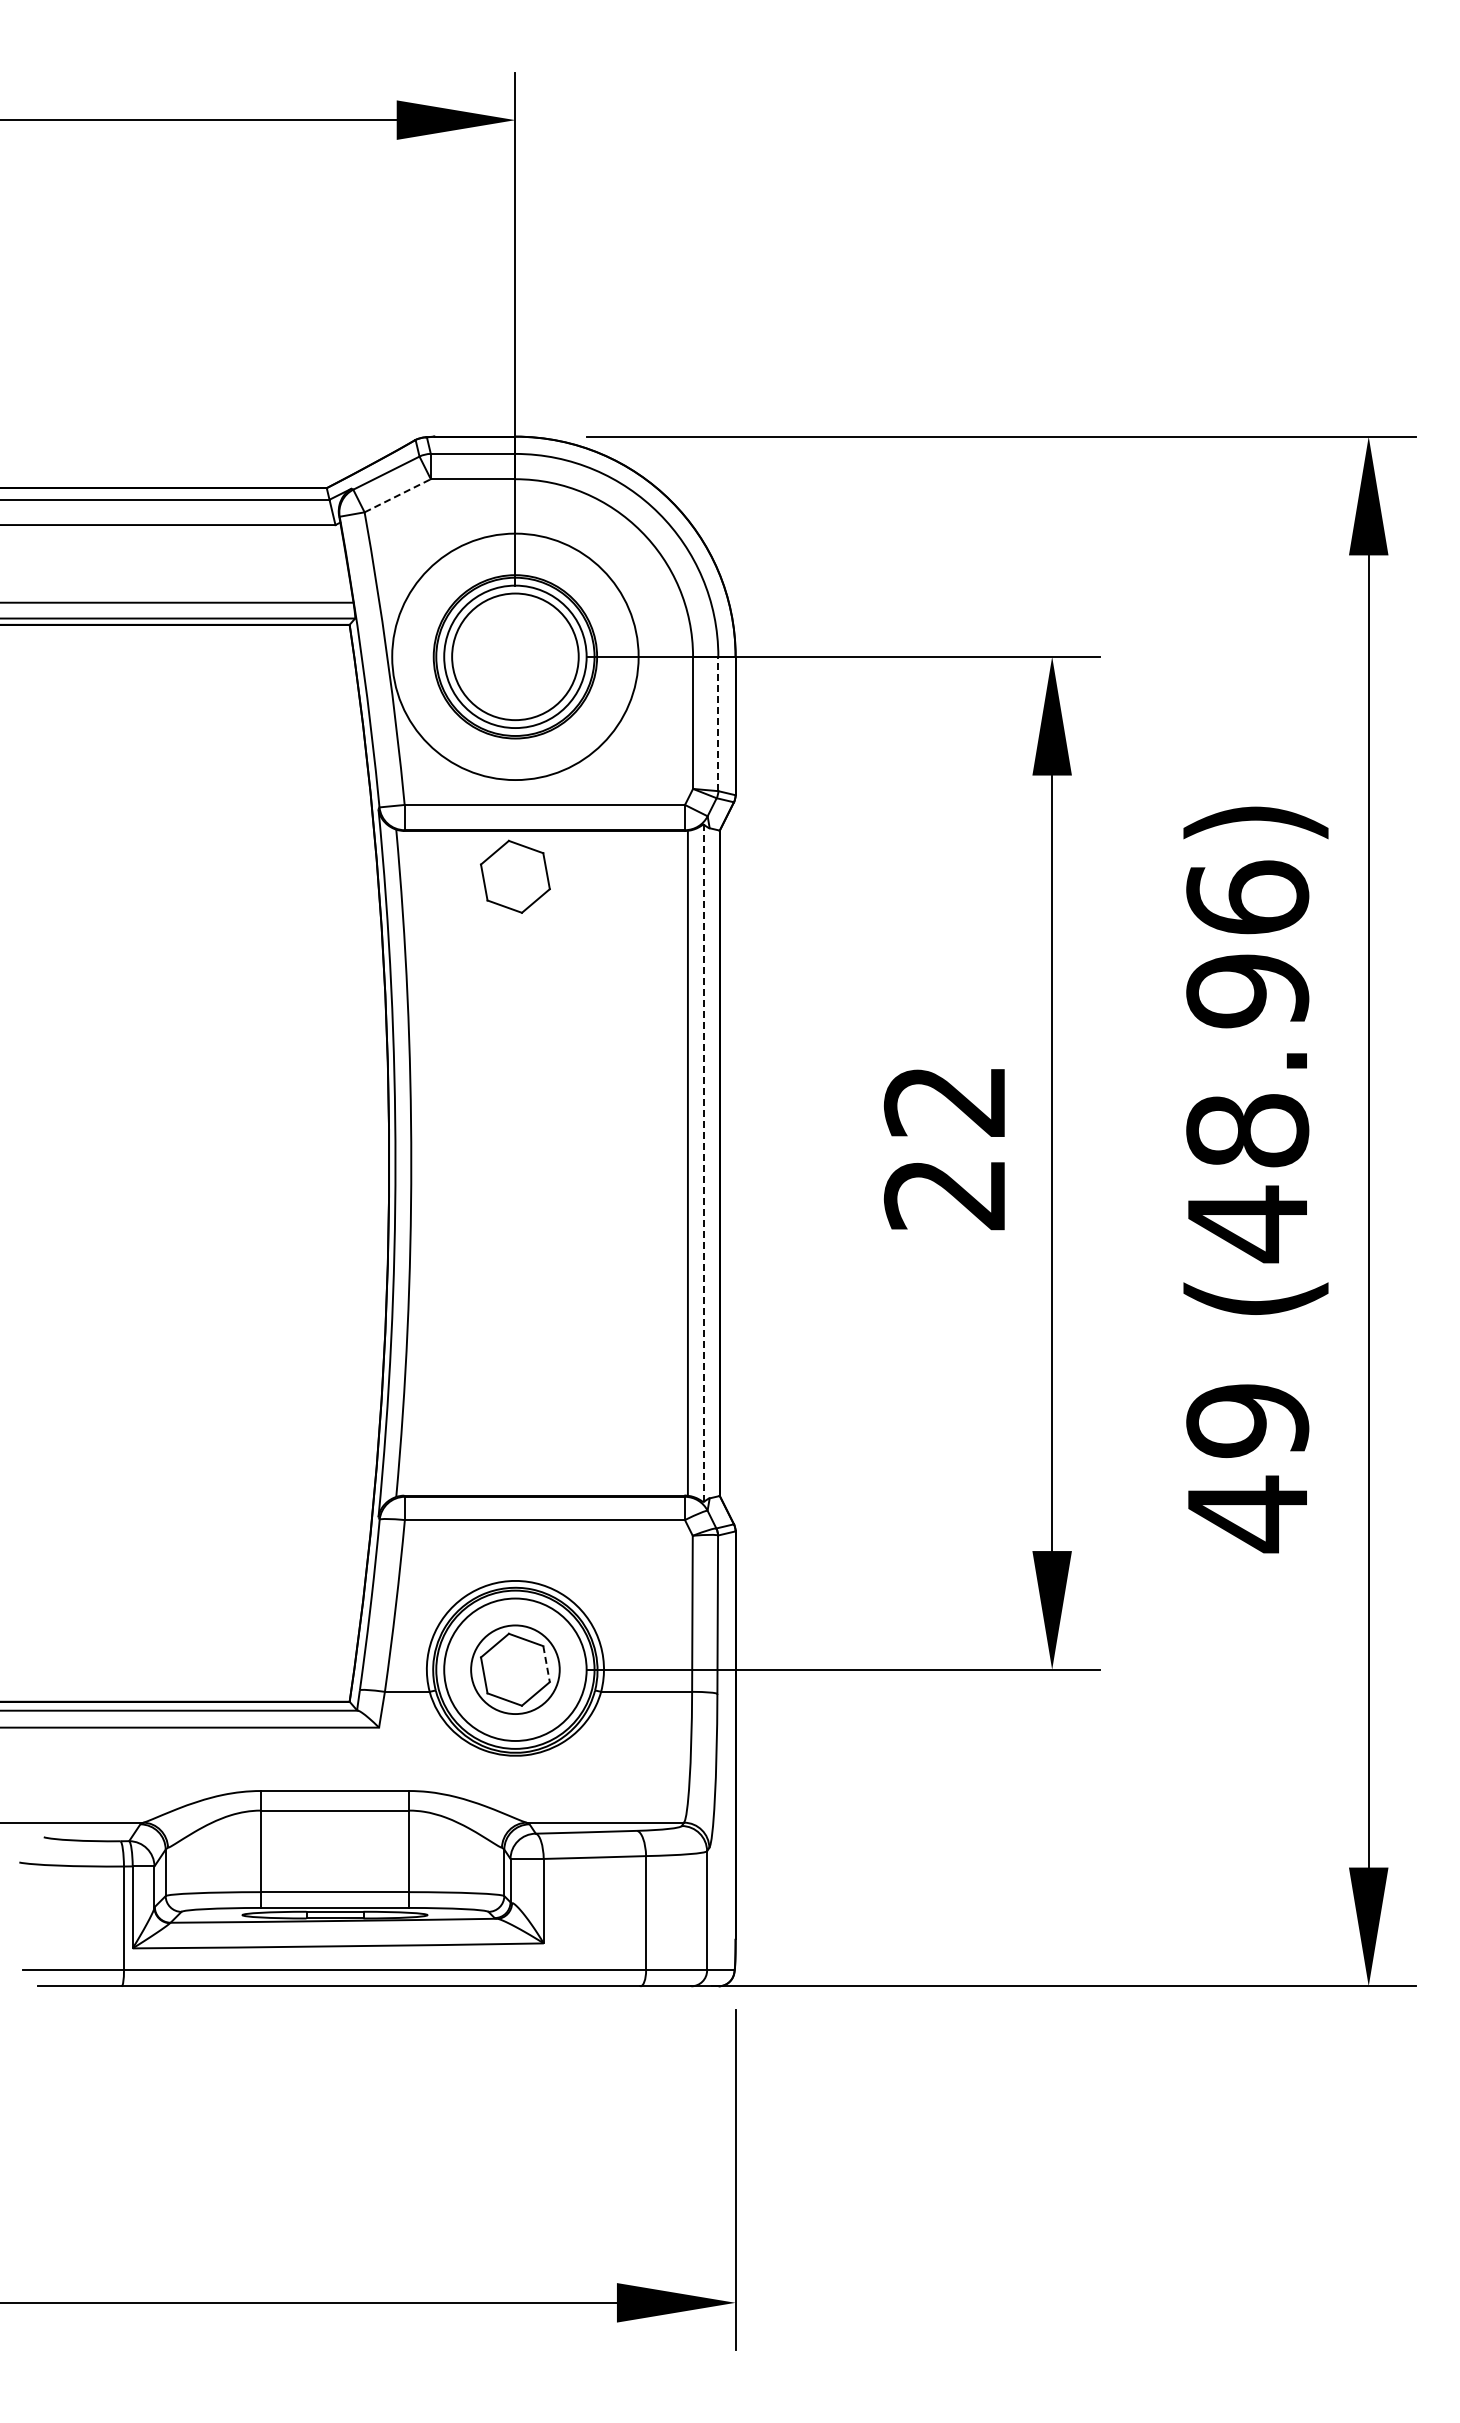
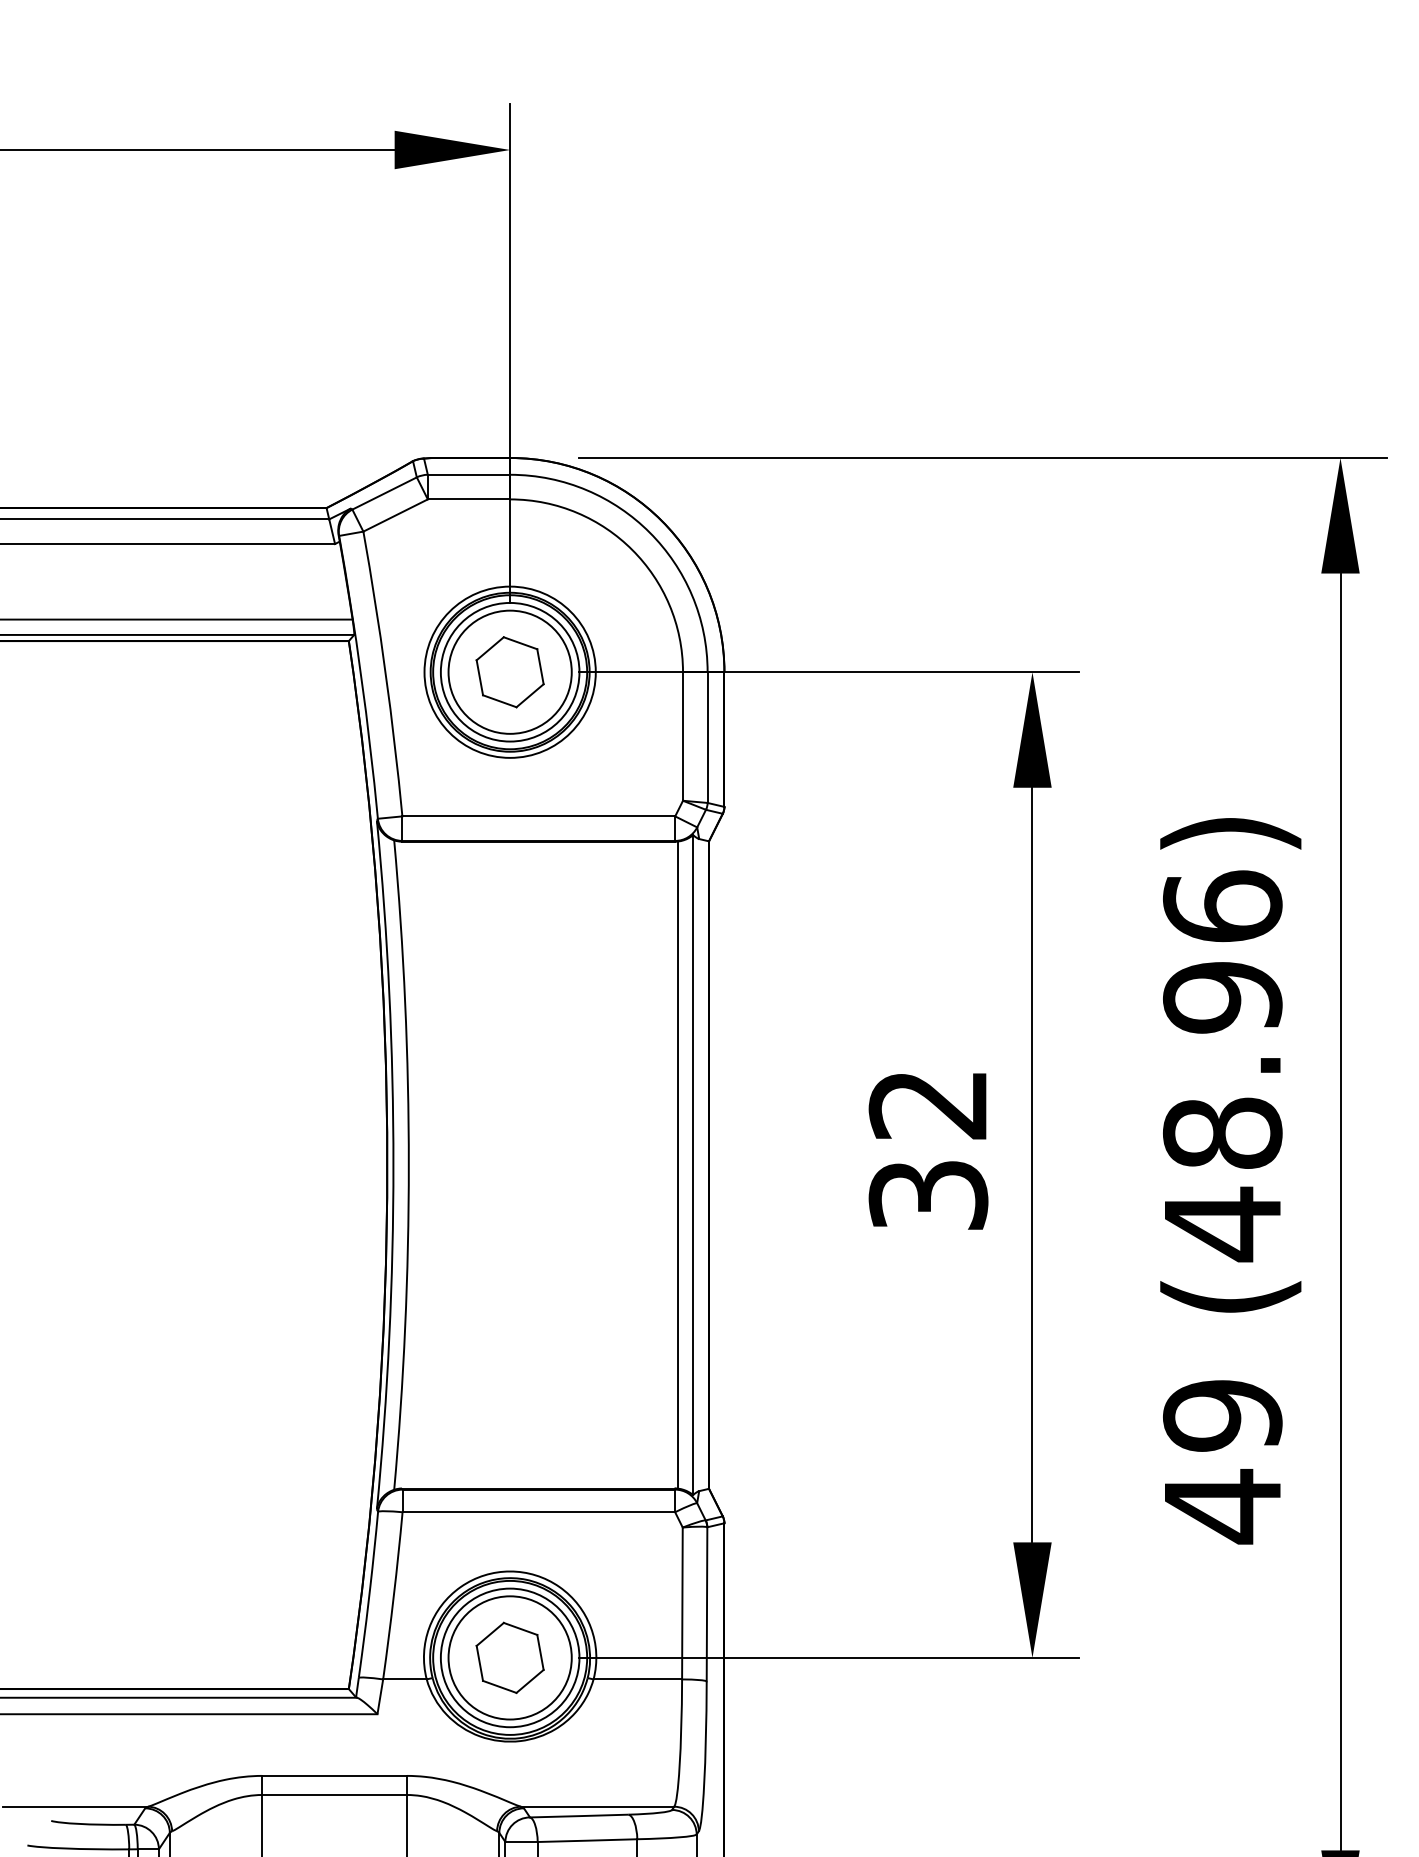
line: (398, 495) -> (396, 515), dashed -> solid
circle: (515, 656) -> (510, 671), size x0.71
line: (718, 723) -> (707, 737), dashed -> solid
part: (515, 876) -> (510, 671), moved
line: (703, 1163) -> (693, 1165), dashed -> solid
text: (945, 1194) -> (928, 1195), 22 -> 32
line: (546, 1664) -> (540, 1652), dashed -> solid
circle: (515, 1669) -> (510, 1657), size x1.43

